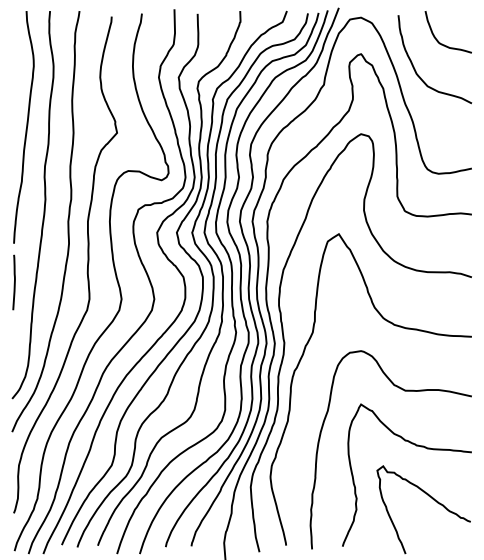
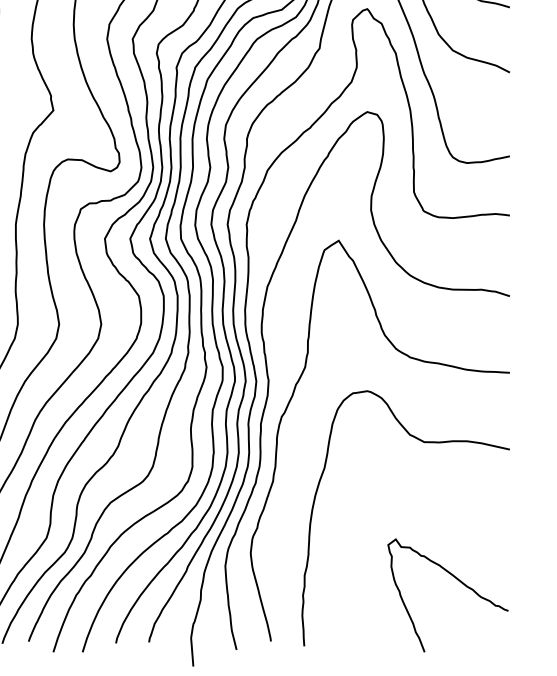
curve: (416, 446) -> (438, 513), removed

